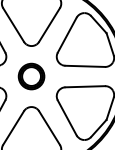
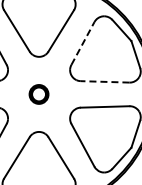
line: (67, 35) -> (83, 43), solid -> dashed
line: (84, 66) -> (104, 81), solid -> dashed
part: (31, 76) -> (38, 94), size x0.6

